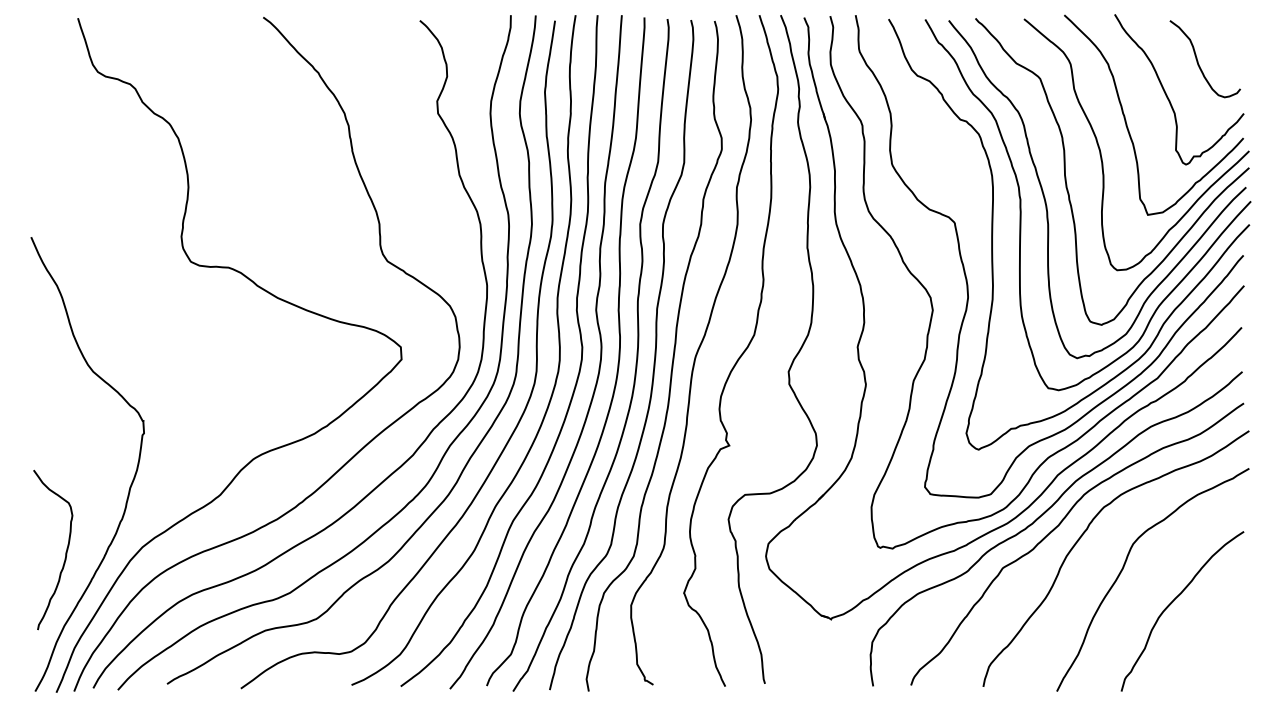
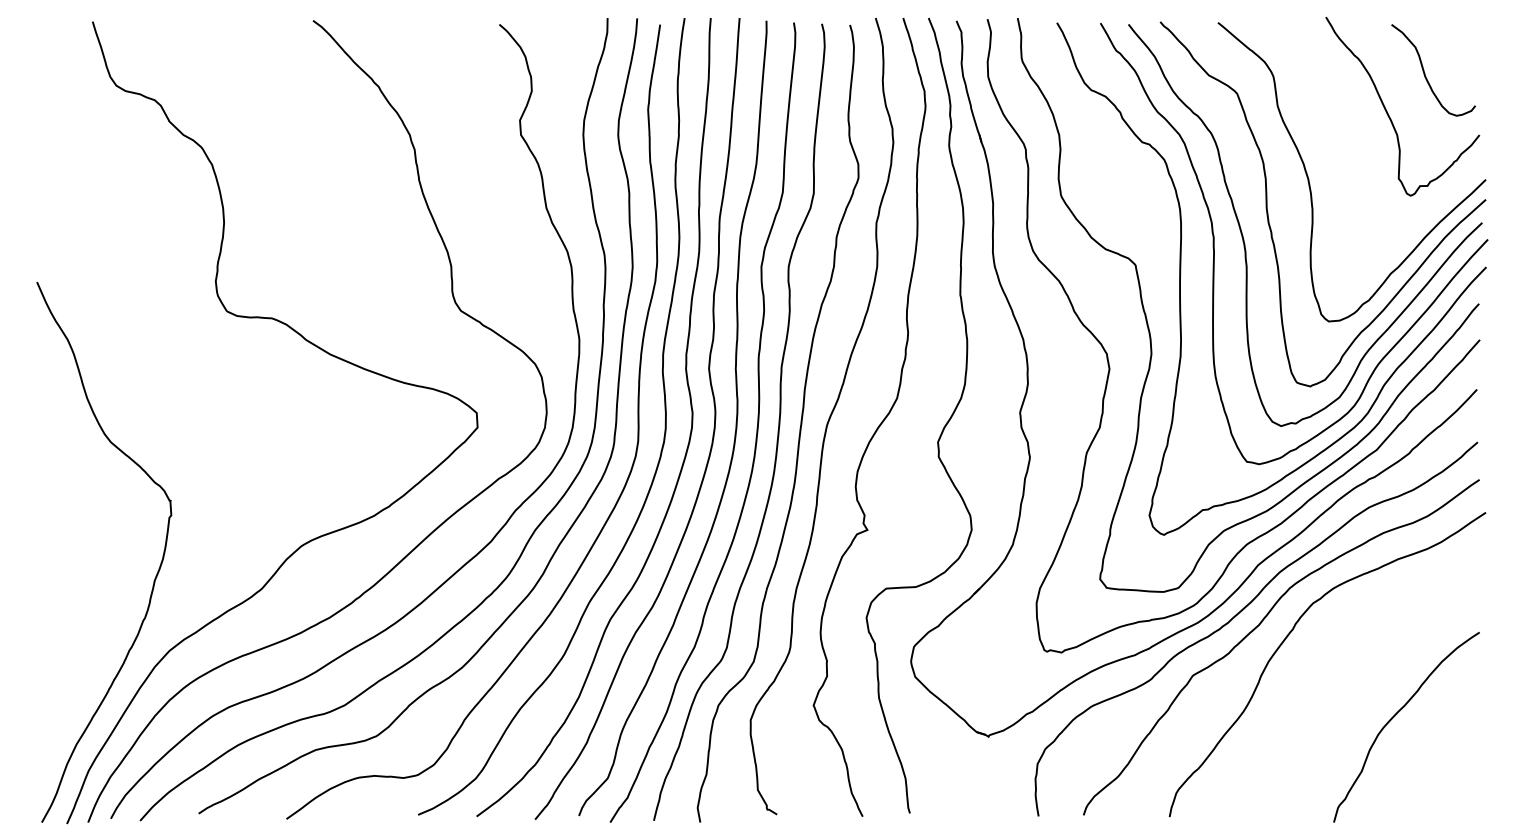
curve: (1127, 123) -> (1340, 146), removed
curve: (65, 553) -> (77, 658), removed
curve: (1124, 567) -> (1337, 674), removed

